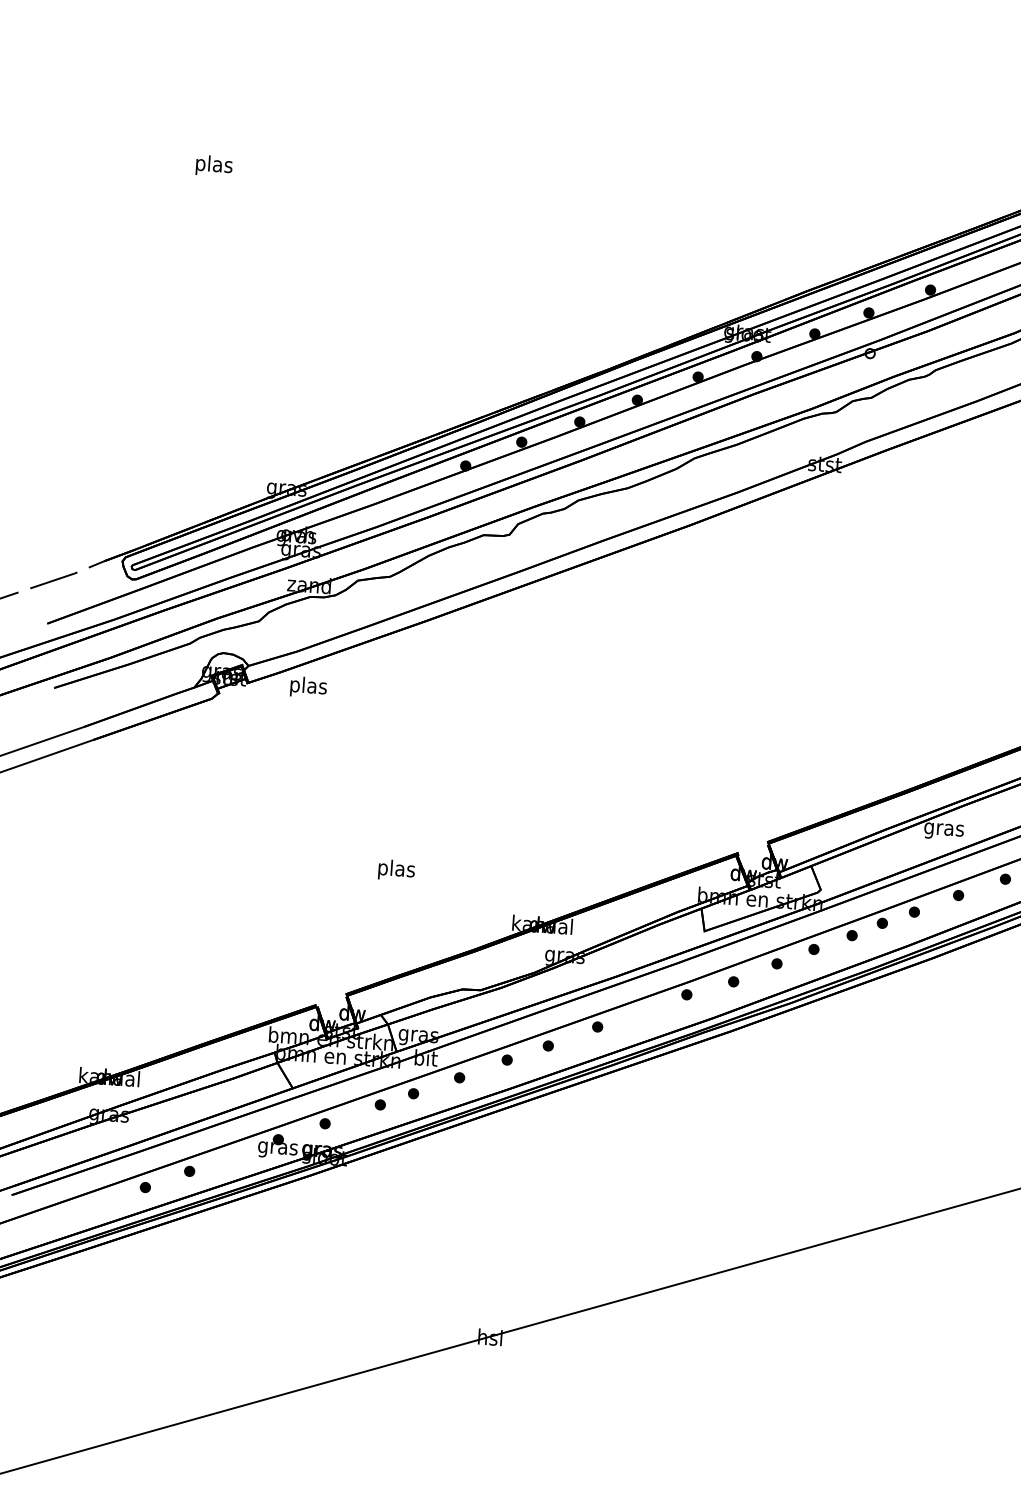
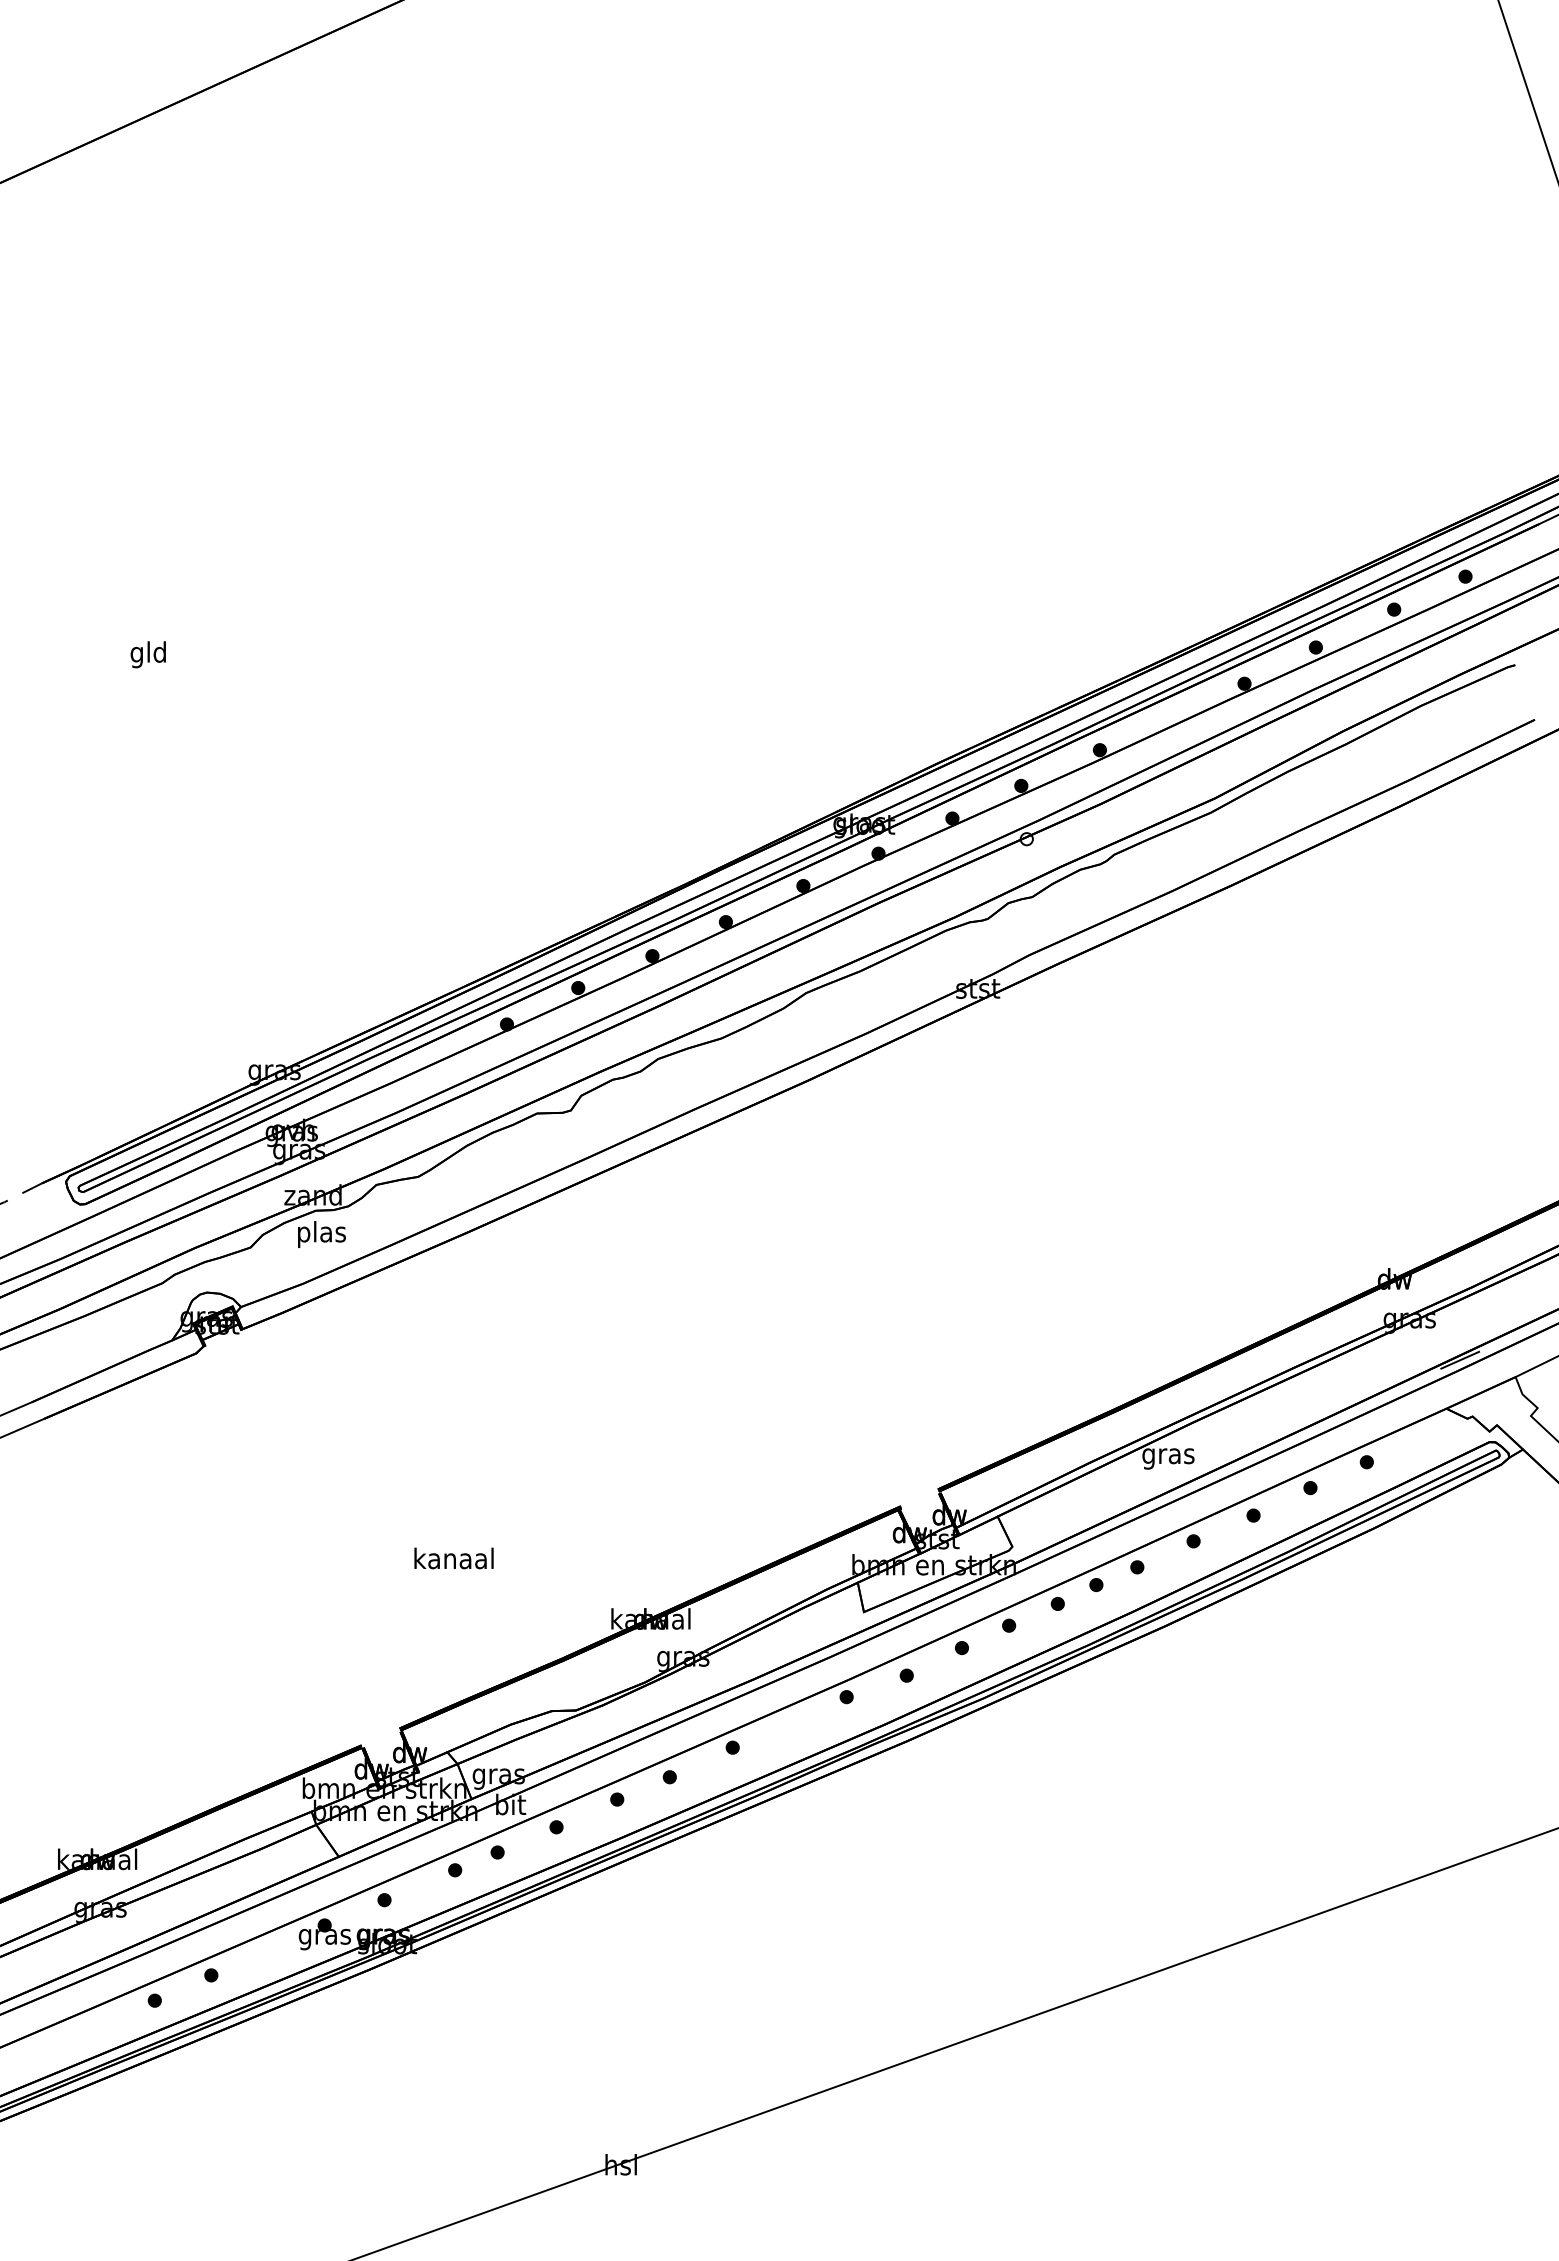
text: (214, 165) -> (149, 654), plas -> gld
text: (308, 687) -> (321, 1234), moved
text: (395, 869) -> (453, 1560), plas -> kanaal

